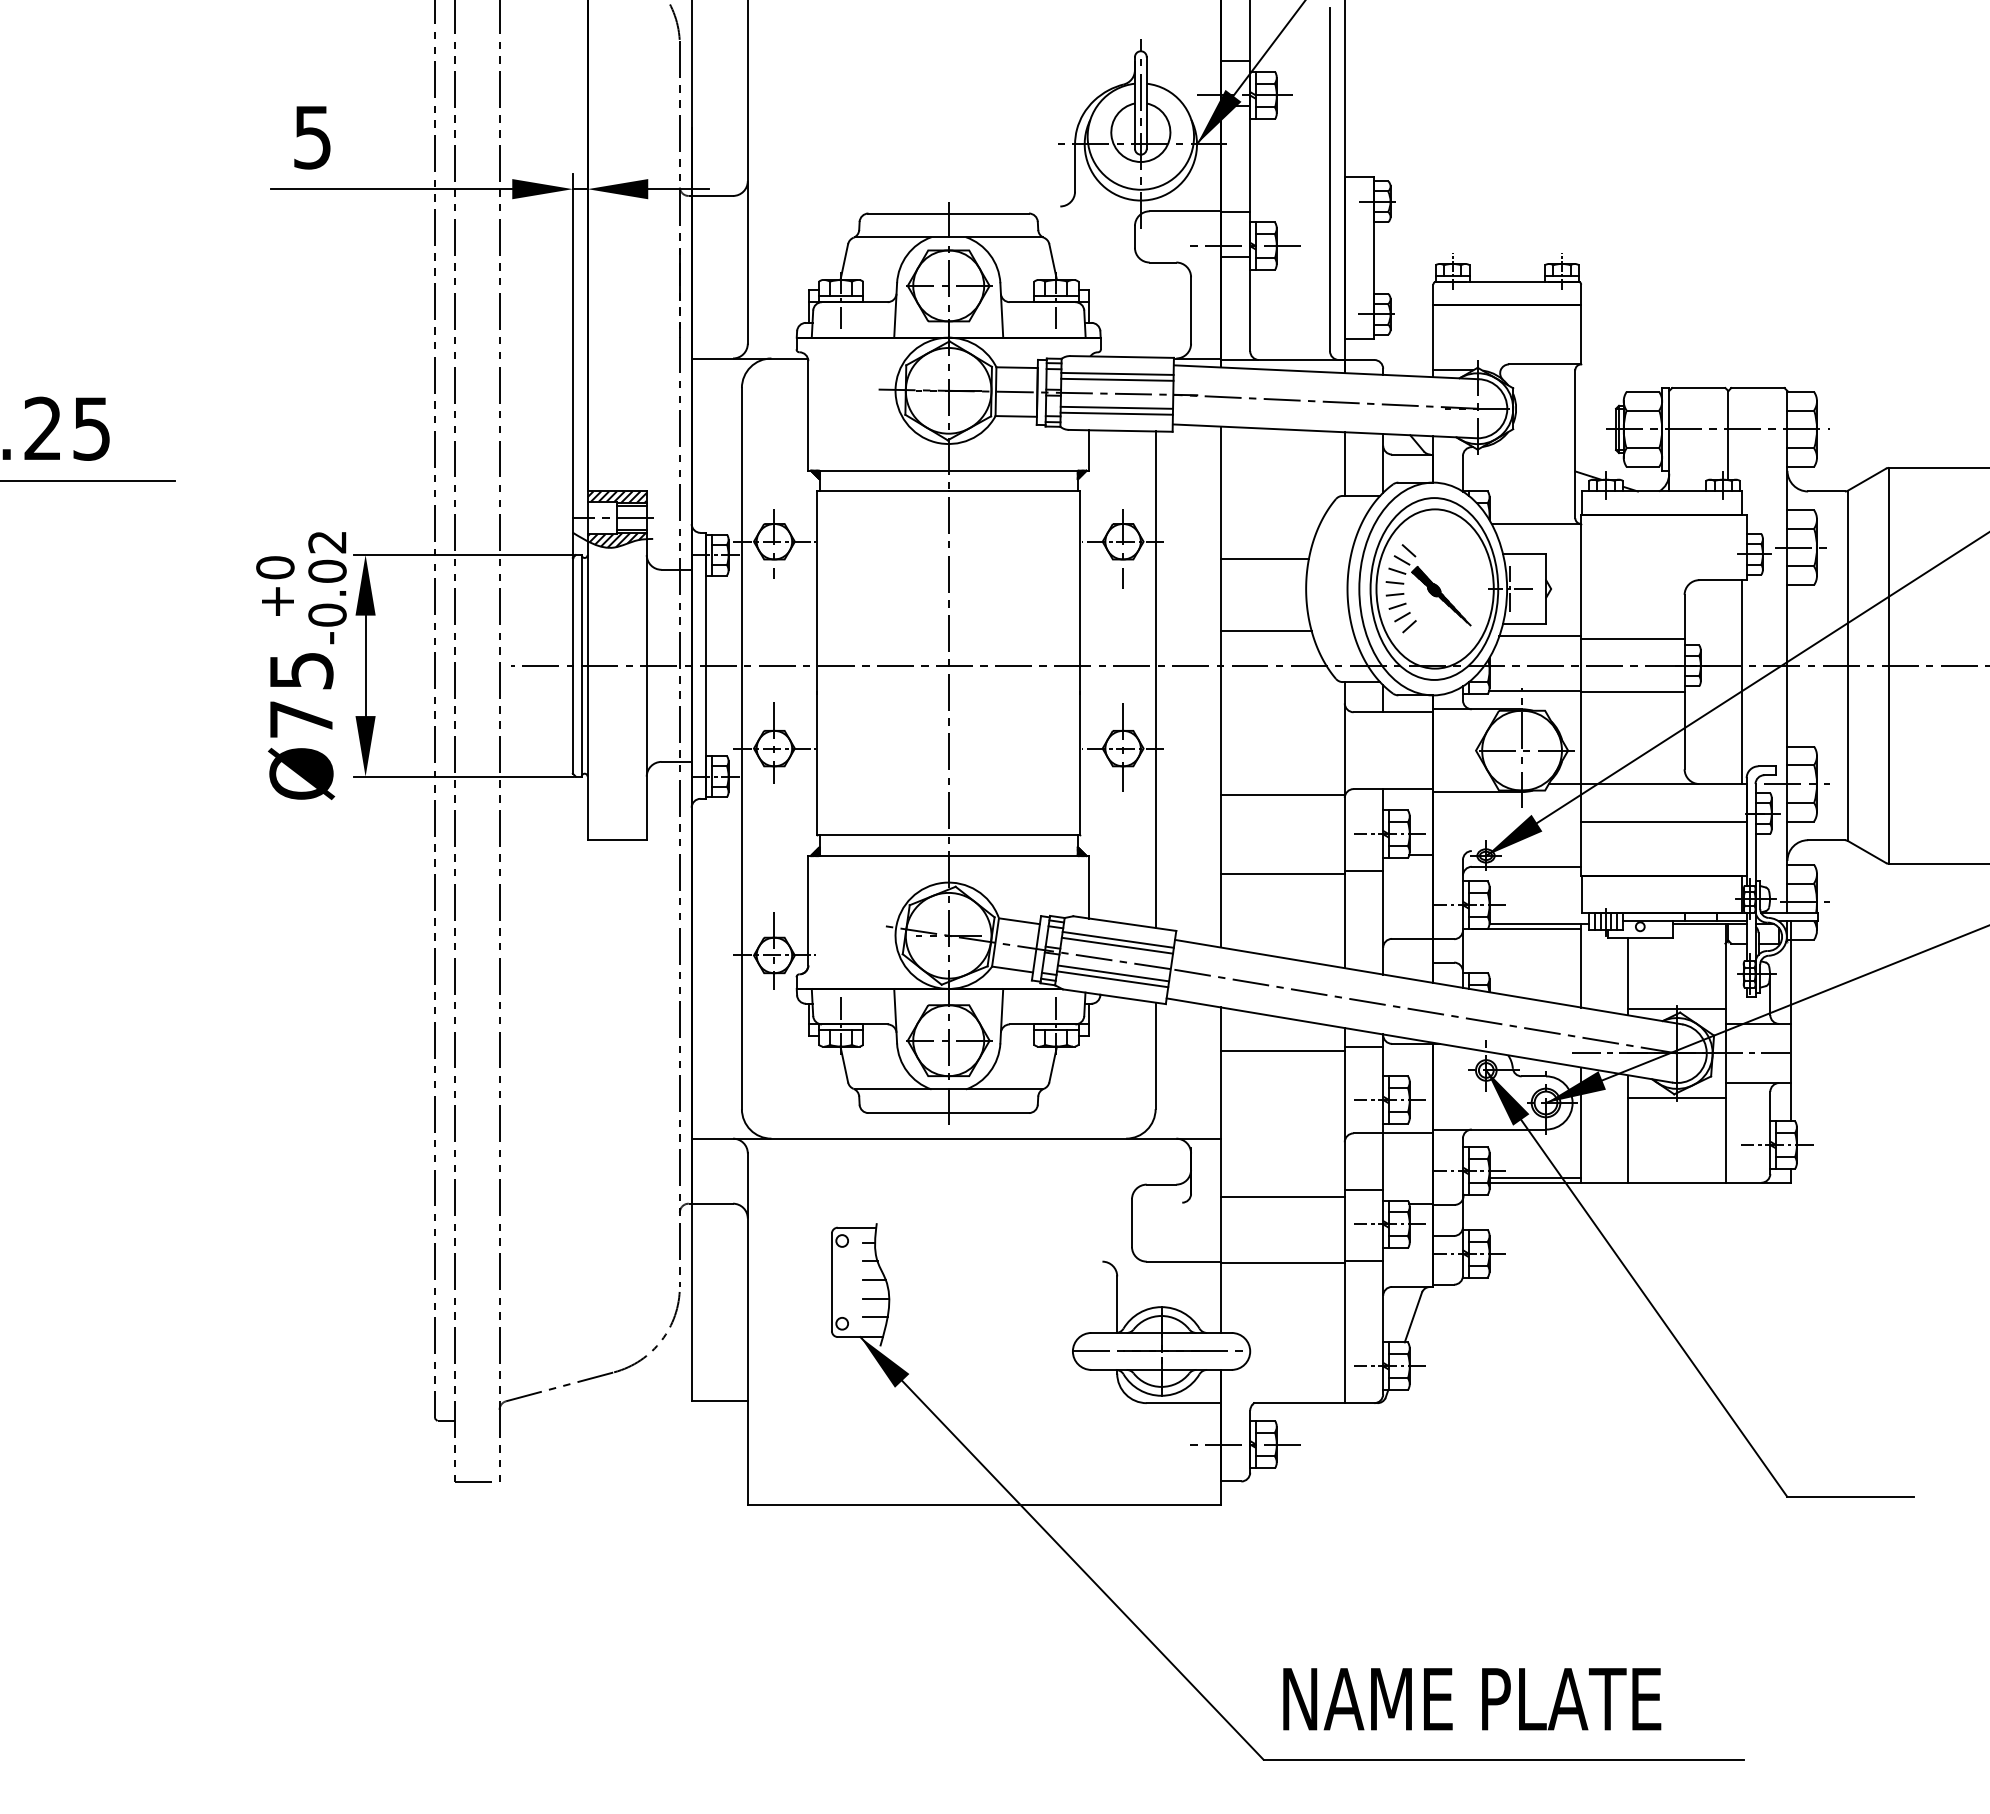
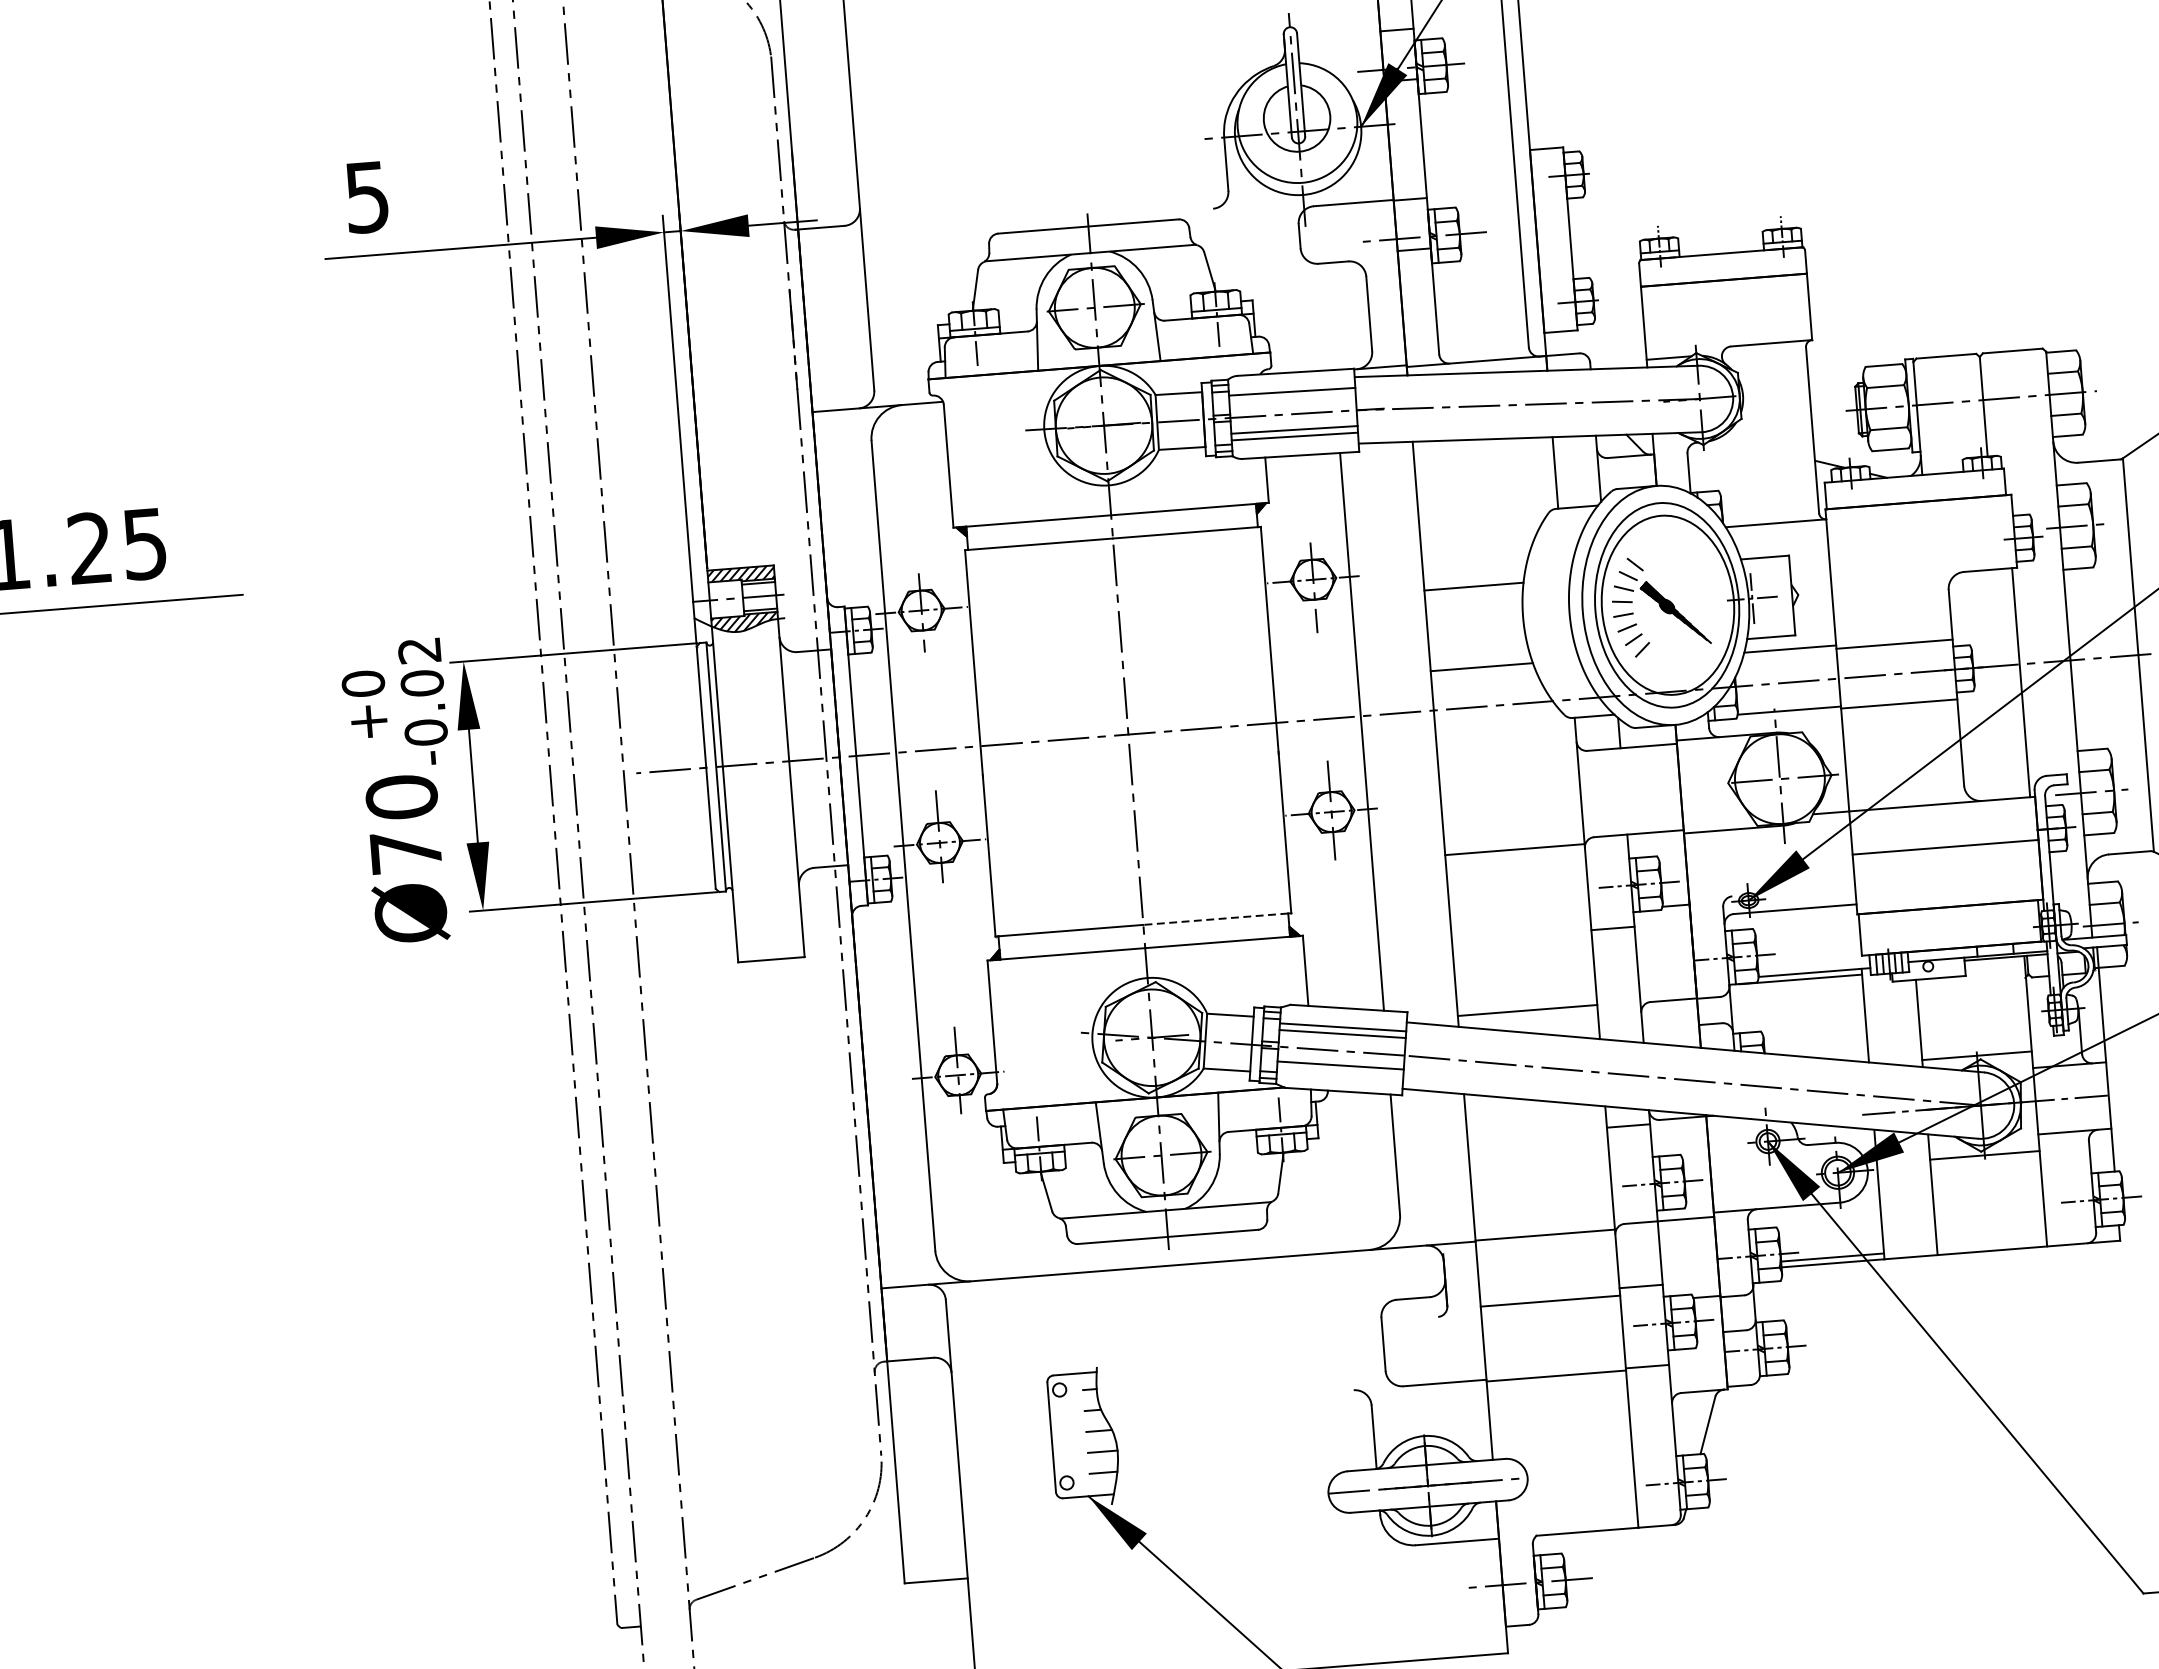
line: (1117, 379) -> (1292, 398), removed
text: (301, 670) -> (401, 797), Ø75 -> Ø70
line: (1012, 835) -> (1215, 919), solid -> dashed
line: (1282, 873) -> (1527, 1010), moved
line: (1112, 979) -> (1340, 1072), removed
line: (1282, 1050) -> (1545, 1234), moved

